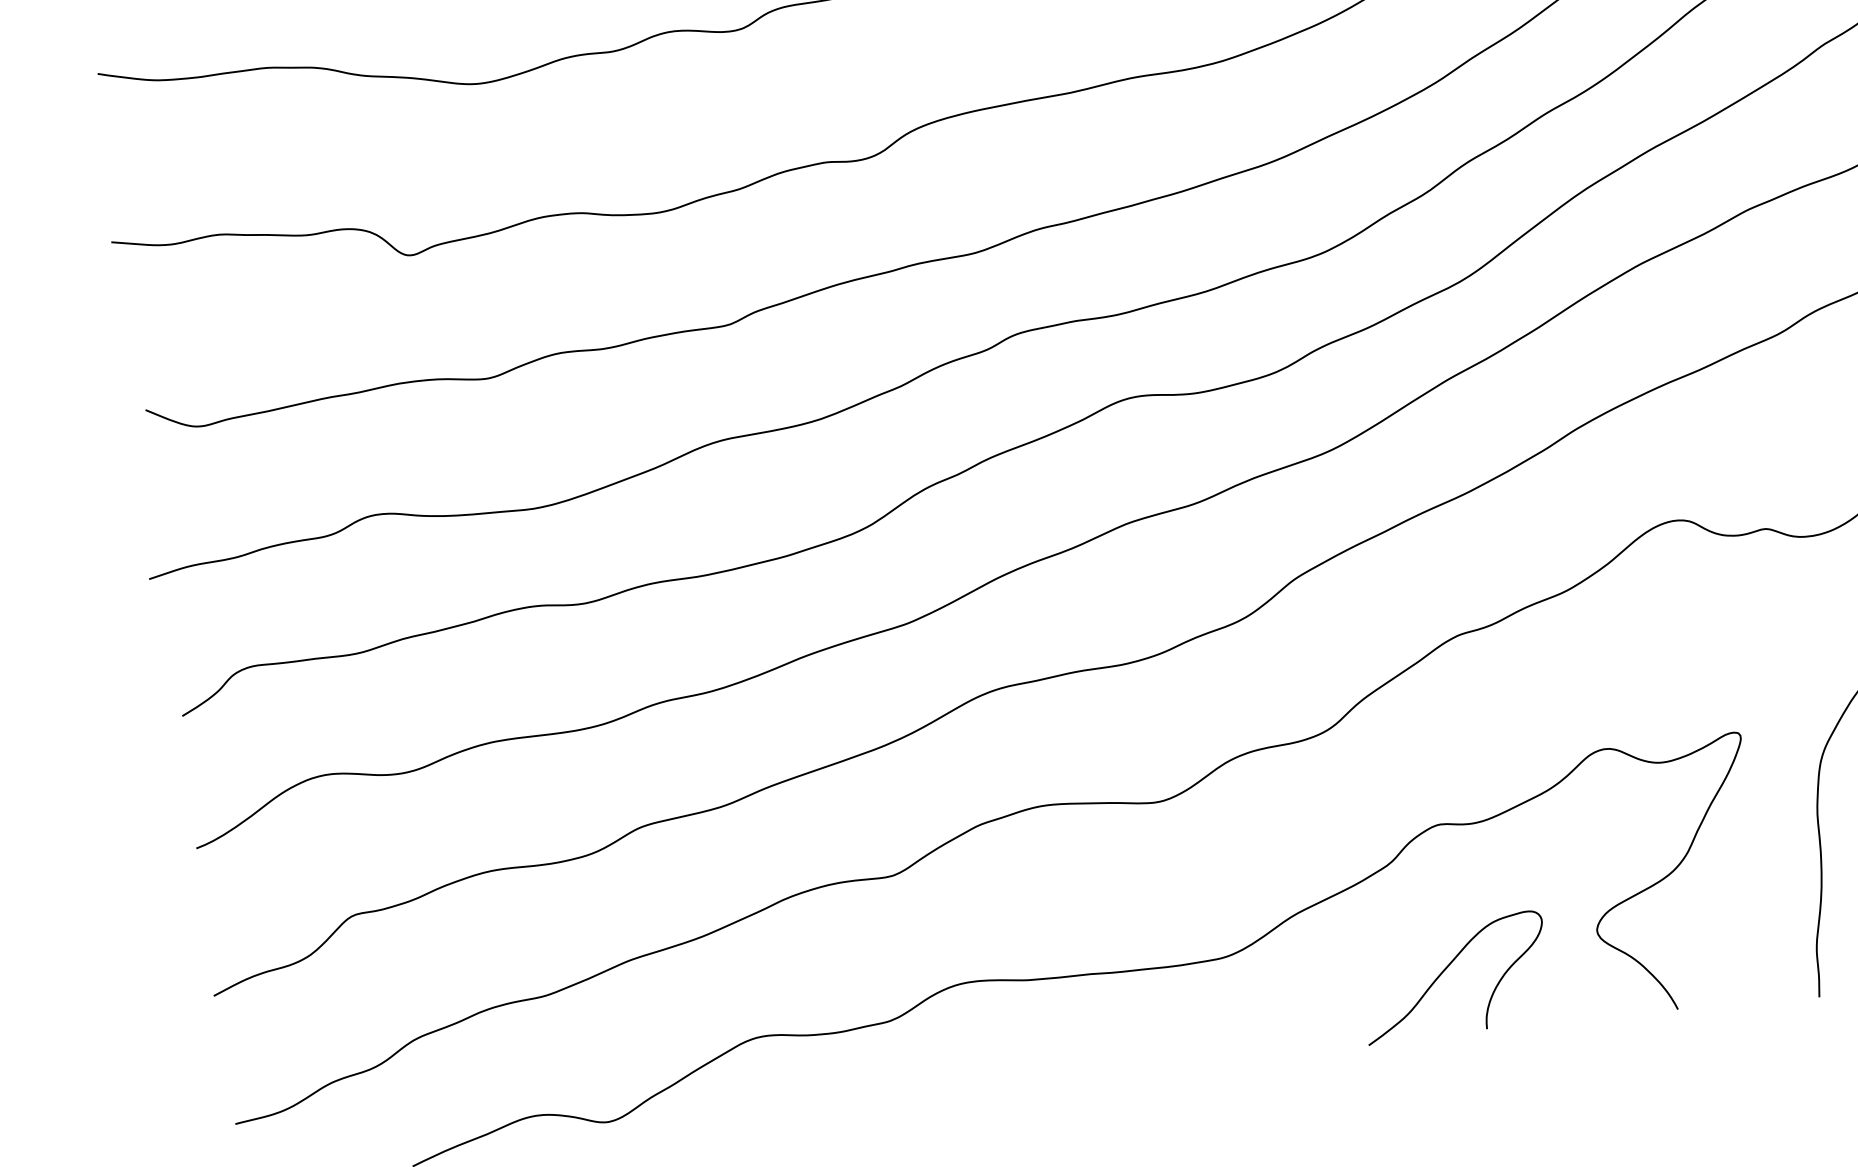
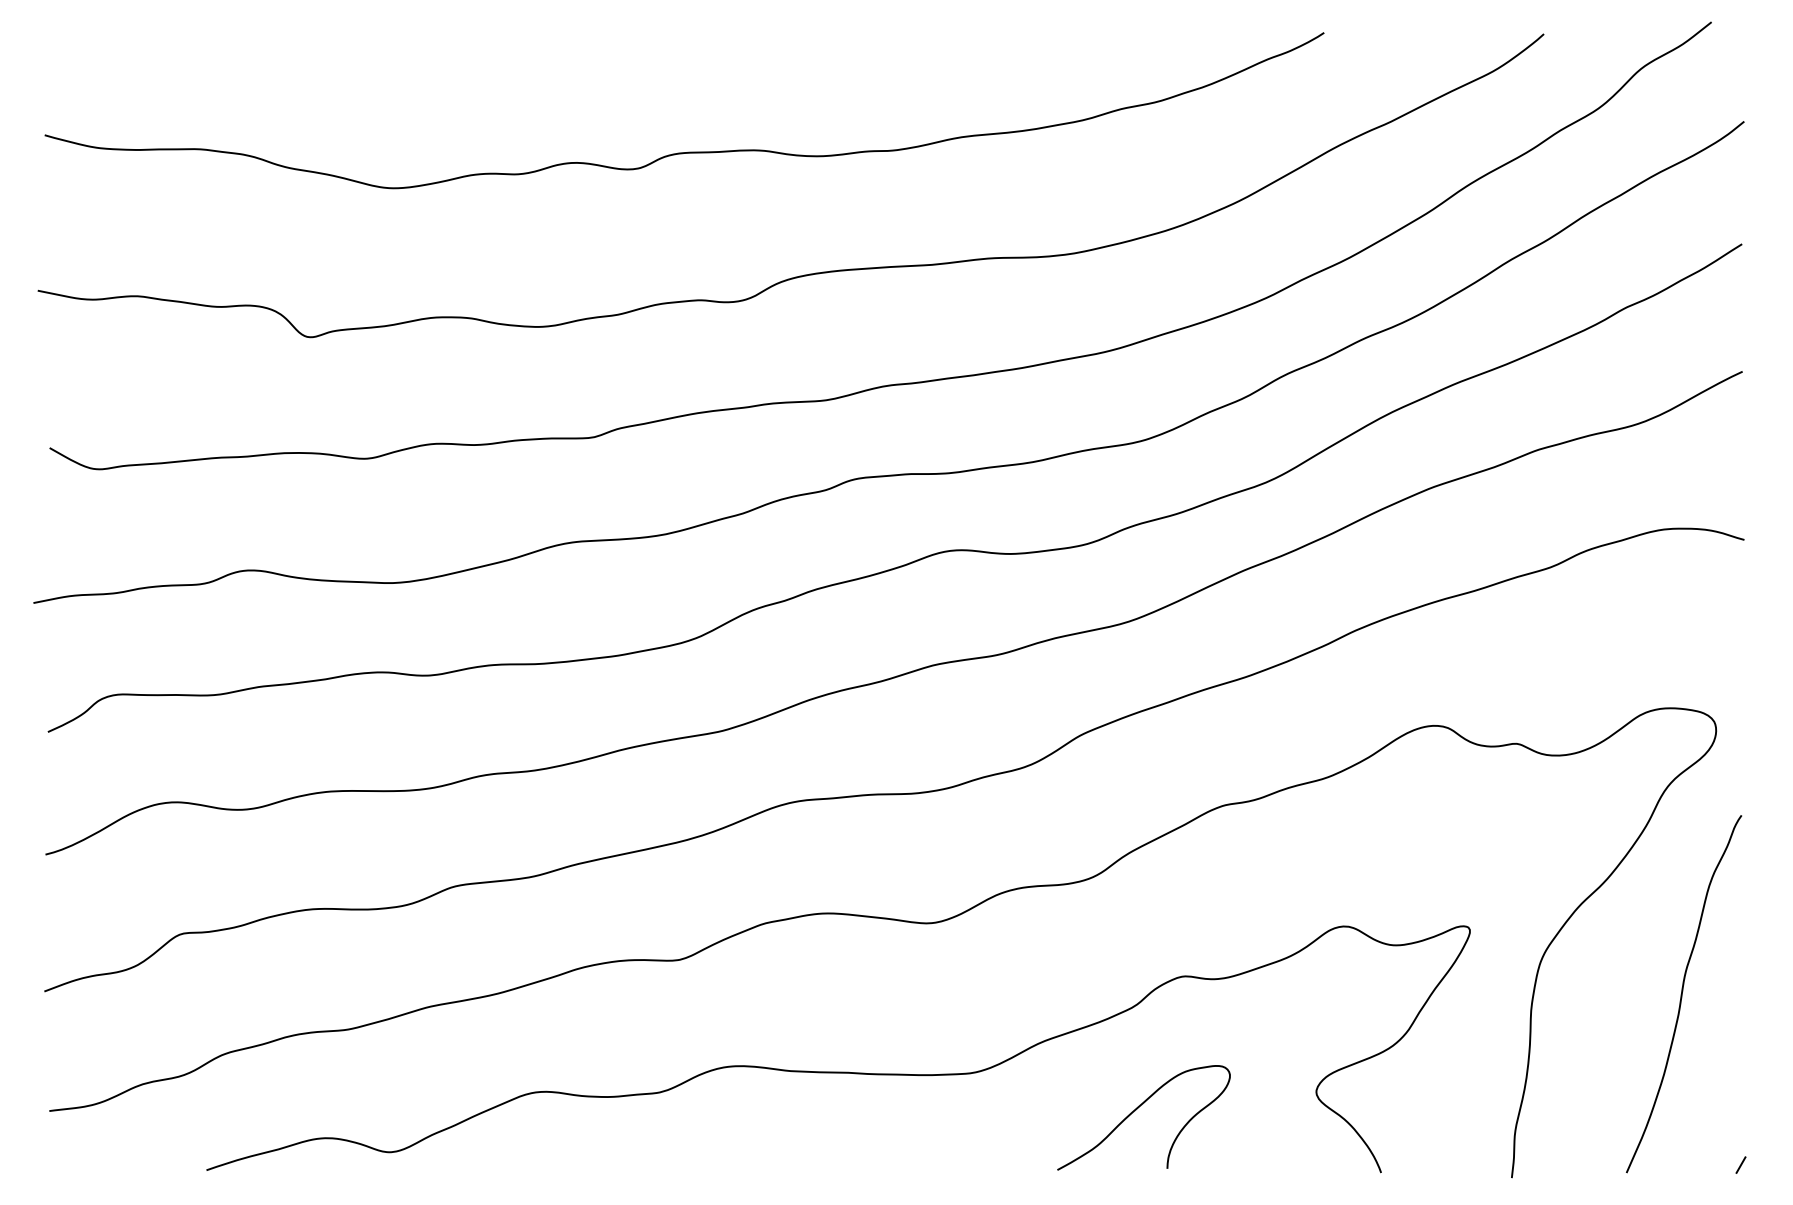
curve: (1445, 970) -> (1136, 1110), moved

